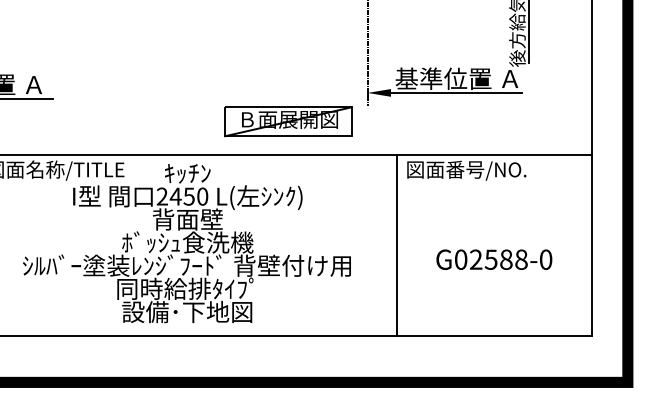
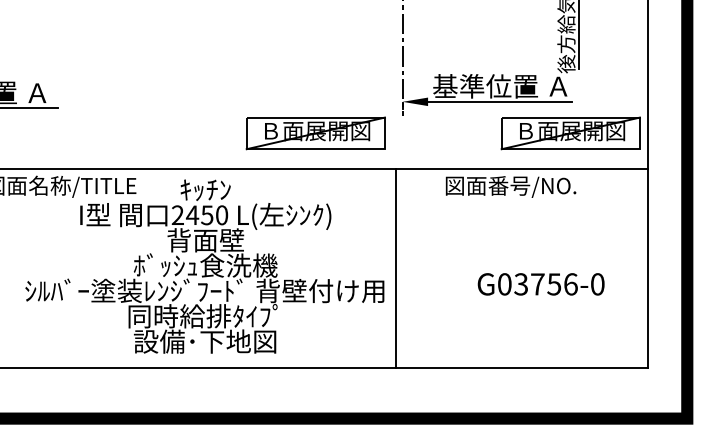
part: (521, 121) -> (570, 133), added
line: (396, 244) -> (395, 267), moved
text: (498, 259) -> (545, 284), G02588-0 -> G03756-0

